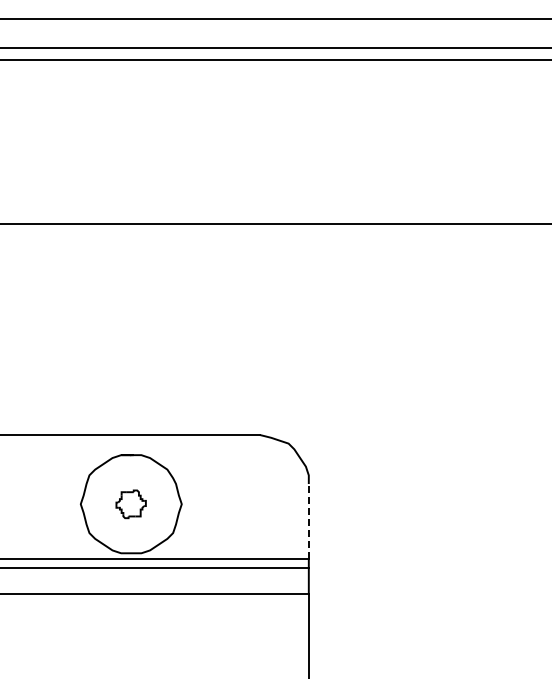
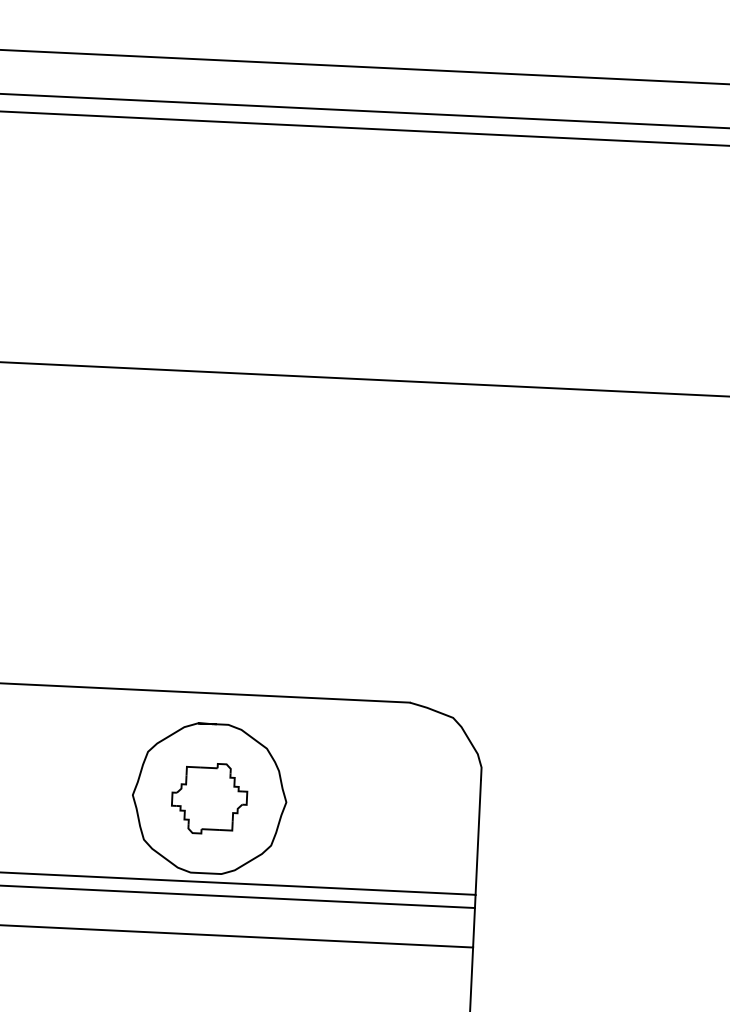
part: (130, 504) -> (208, 799), size x1.67
line: (308, 521) -> (477, 837), dashed -> solid

